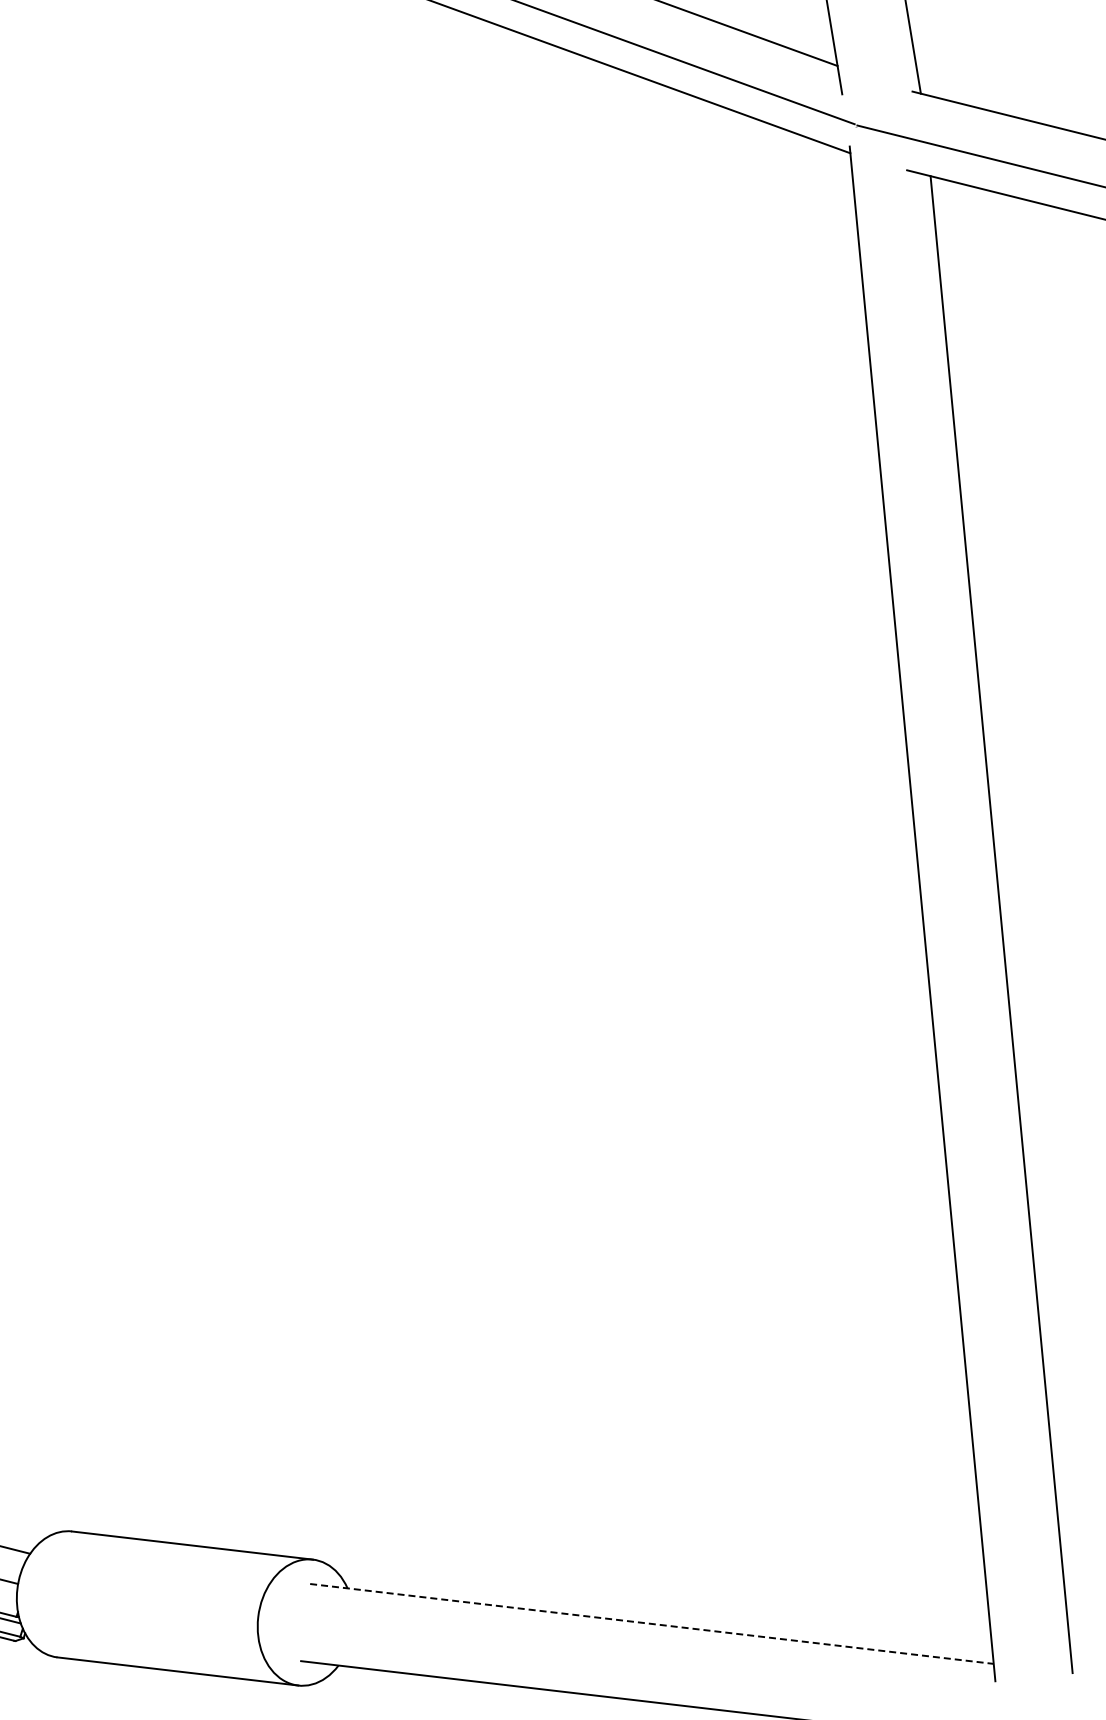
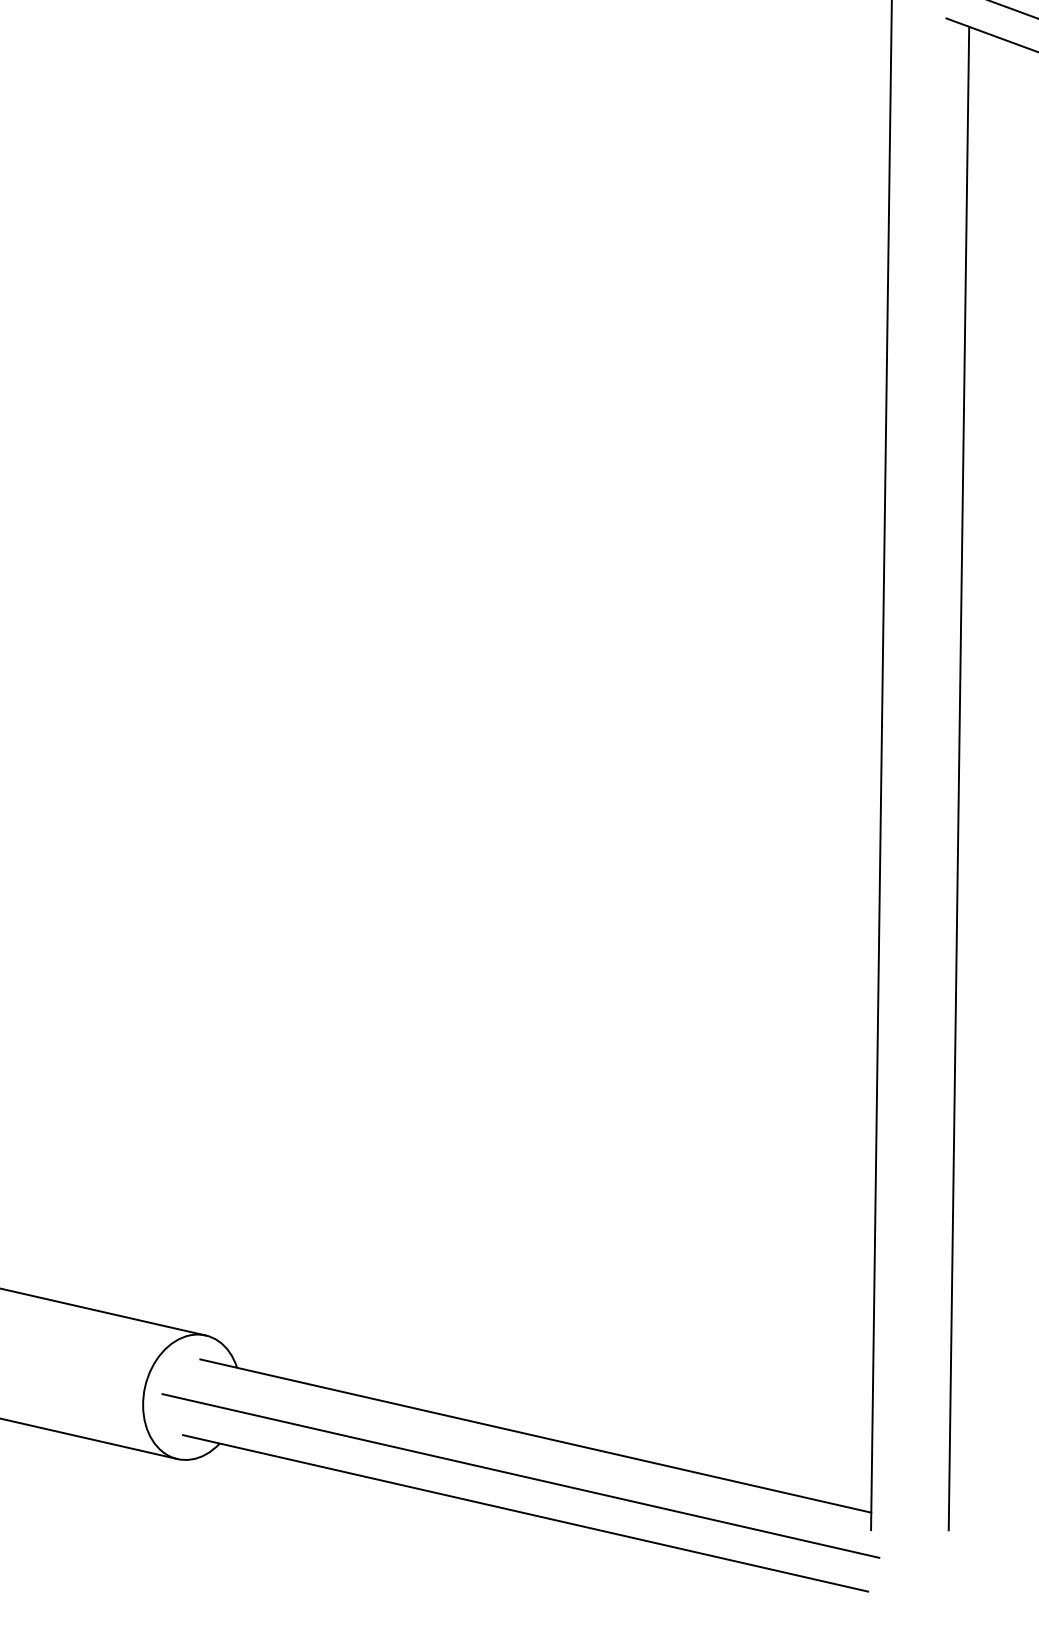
line: (652, 1624) -> (536, 1436), dashed -> solid
line: (641, 1664) -> (521, 1475), added

